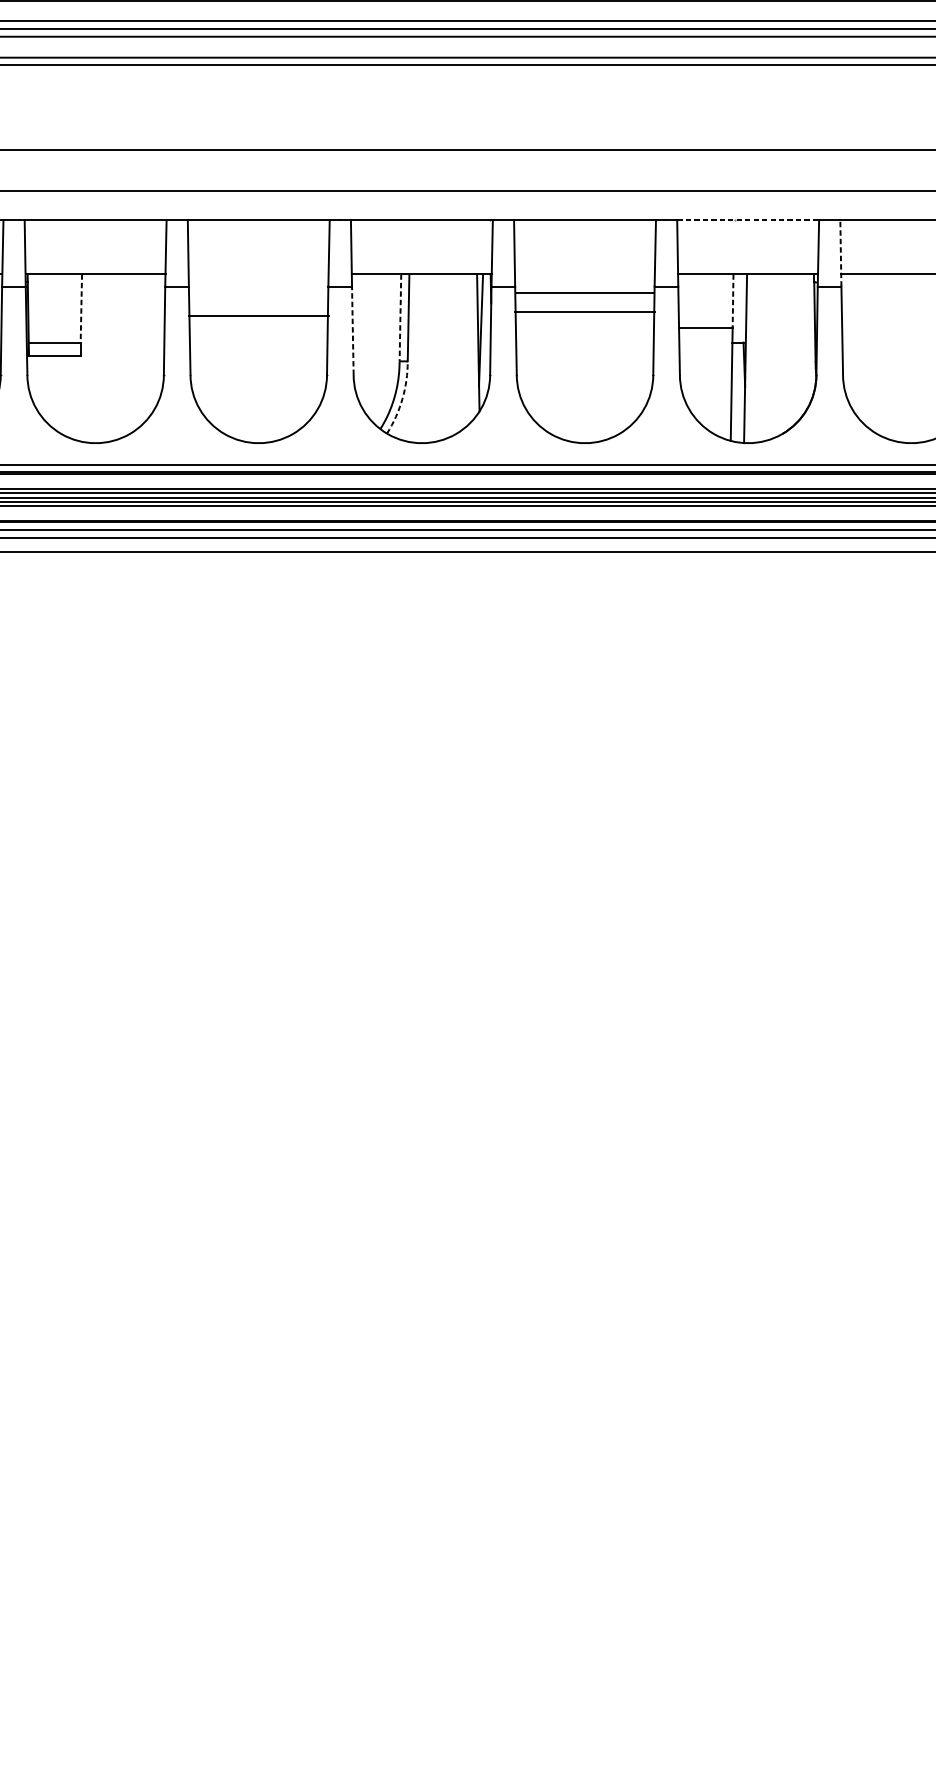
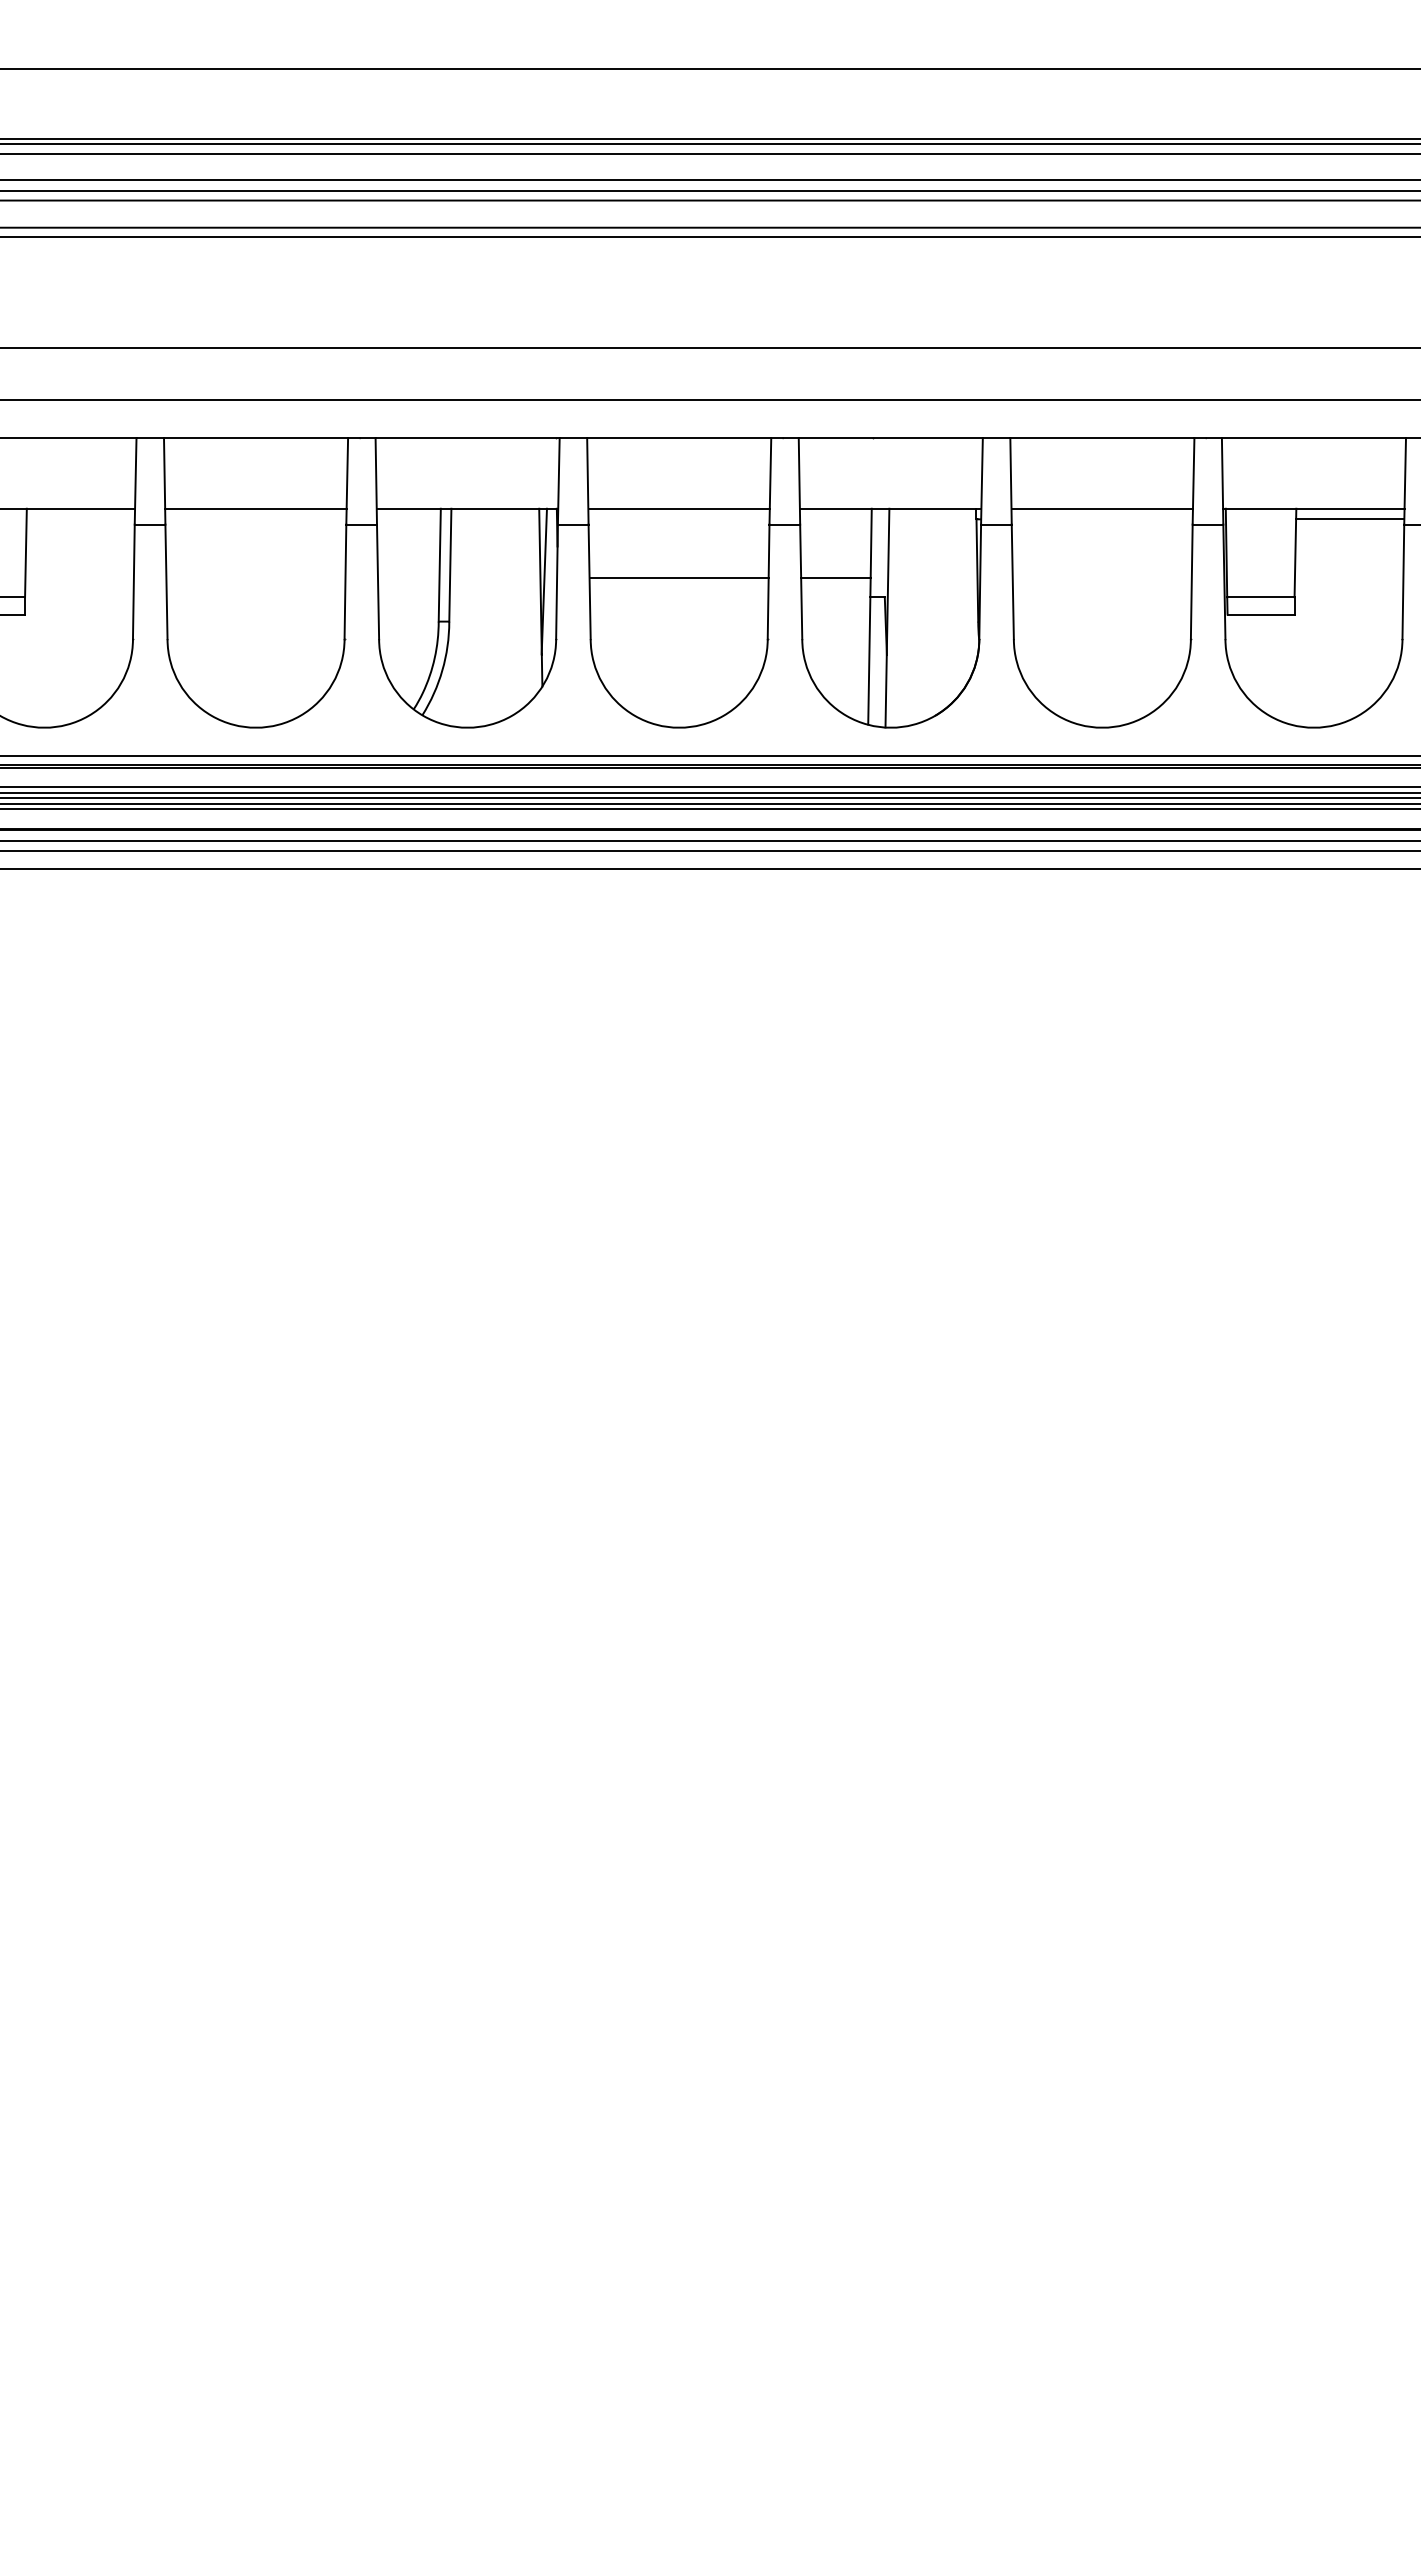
line: (748, 220) -> (891, 438), dashed -> solid
line: (841, 252) -> (1011, 480), dashed -> solid
line: (584, 292) -> (678, 577), moved
line: (733, 301) -> (871, 543), dashed -> solid
line: (81, 308) -> (25, 553), dashed -> solid
line: (584, 311) -> (678, 508), moved
line: (258, 315) -> (255, 508), moved
line: (400, 318) -> (439, 565), dashed -> solid
line: (353, 330) -> (378, 581), dashed -> solid
arc: (402, 399) -> (442, 670), dashed -> solid

